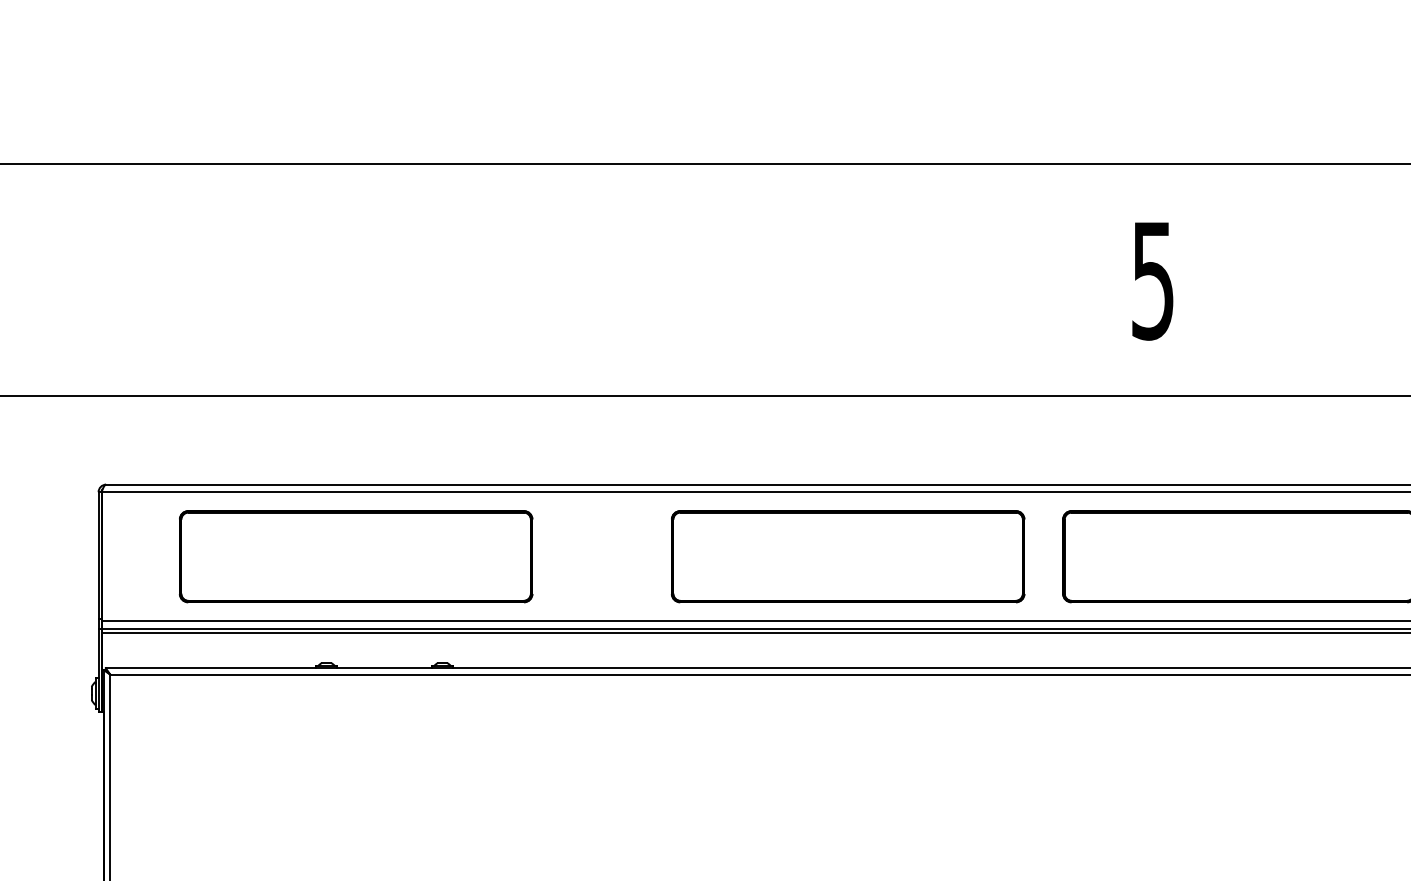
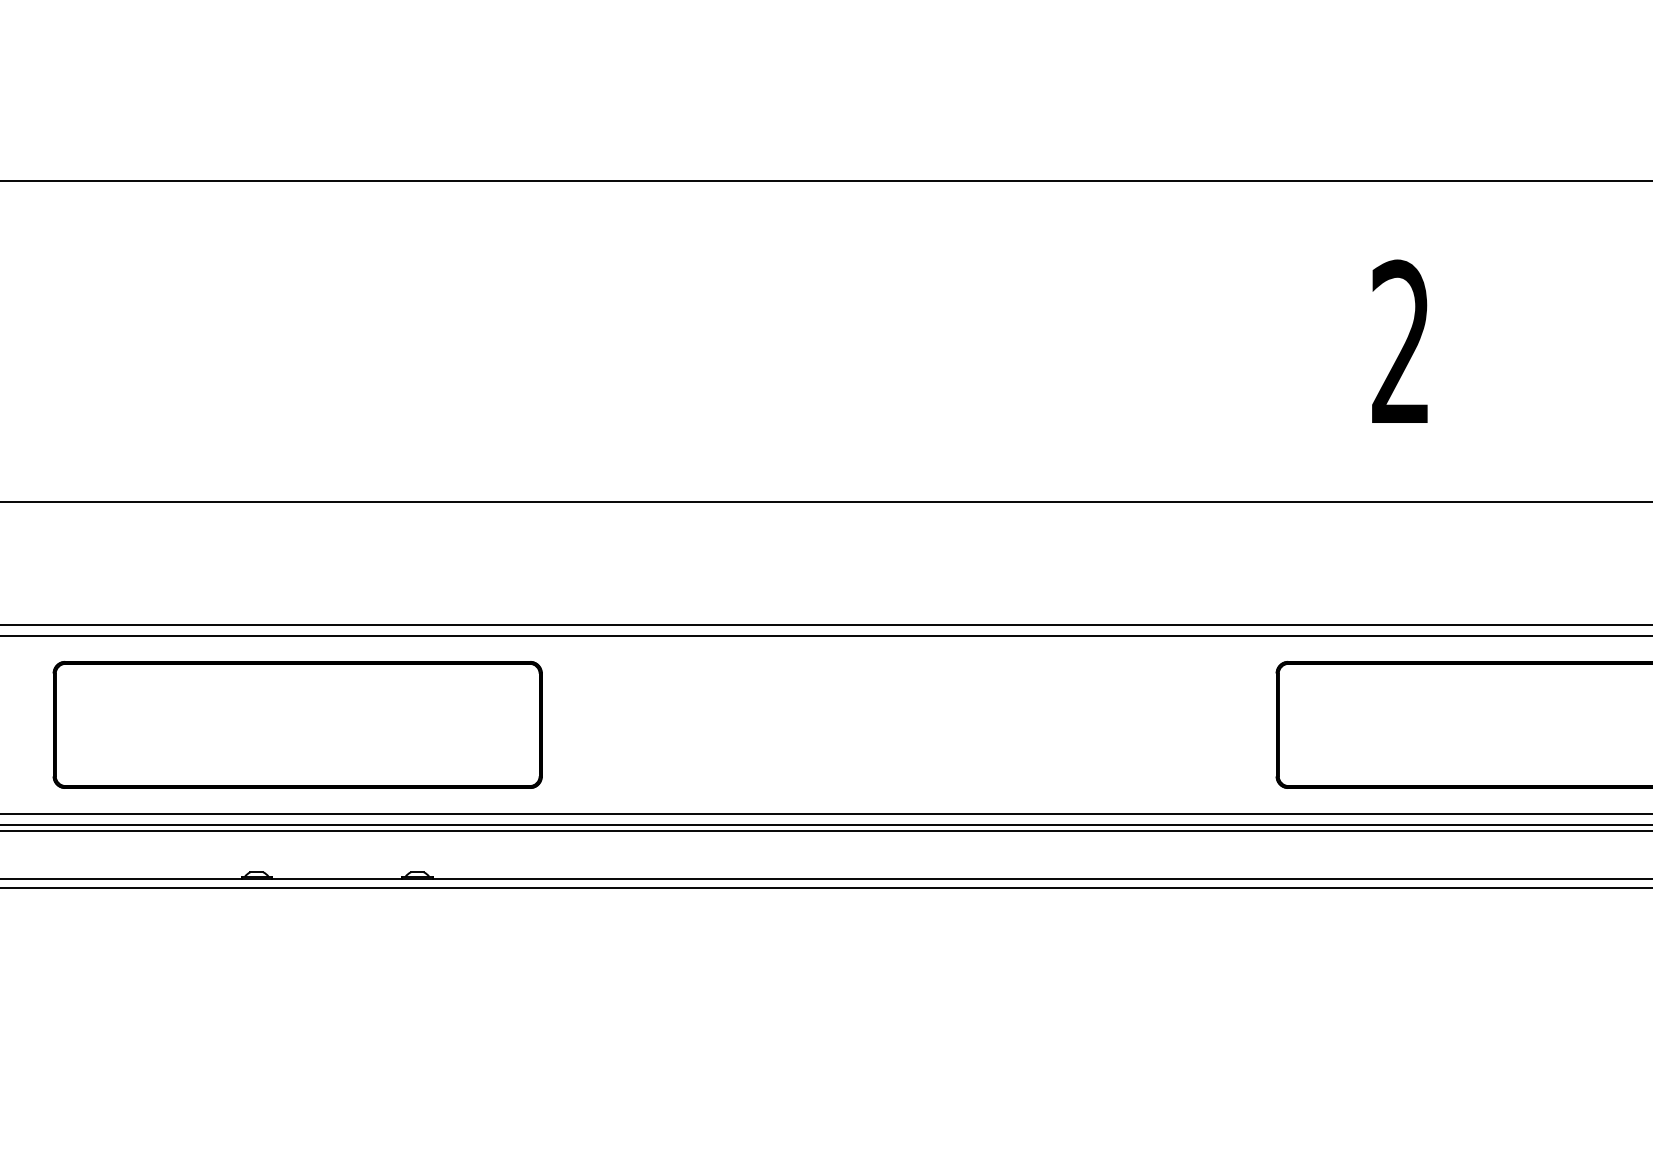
text: (1152, 280) -> (1400, 342), 5 -> 2
part: (848, 556) -> (979, 724), removed

